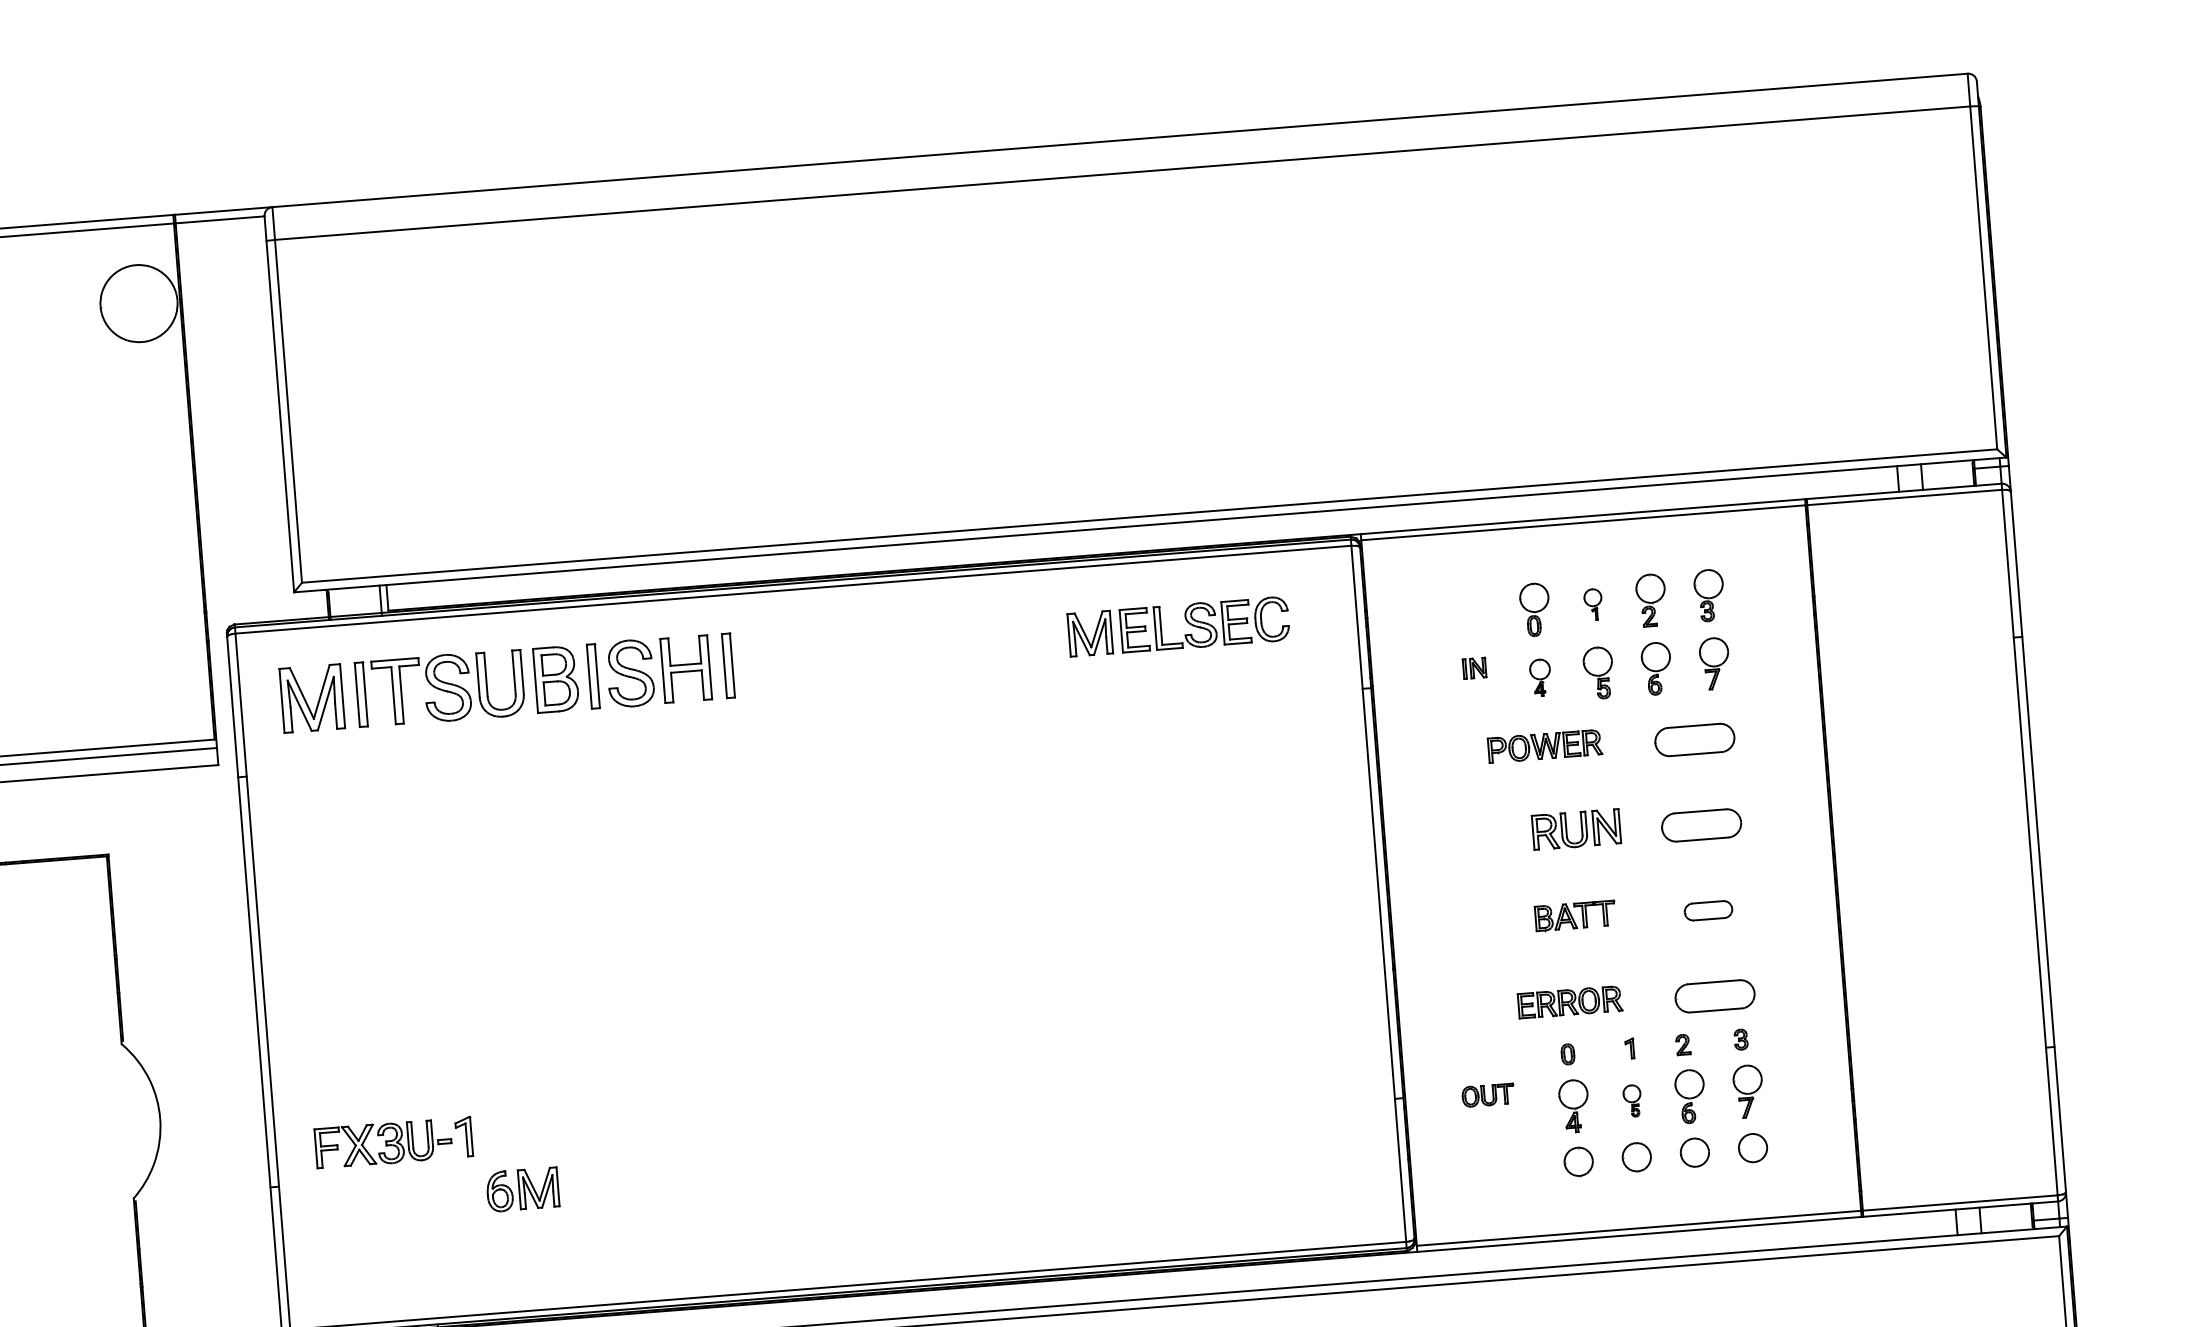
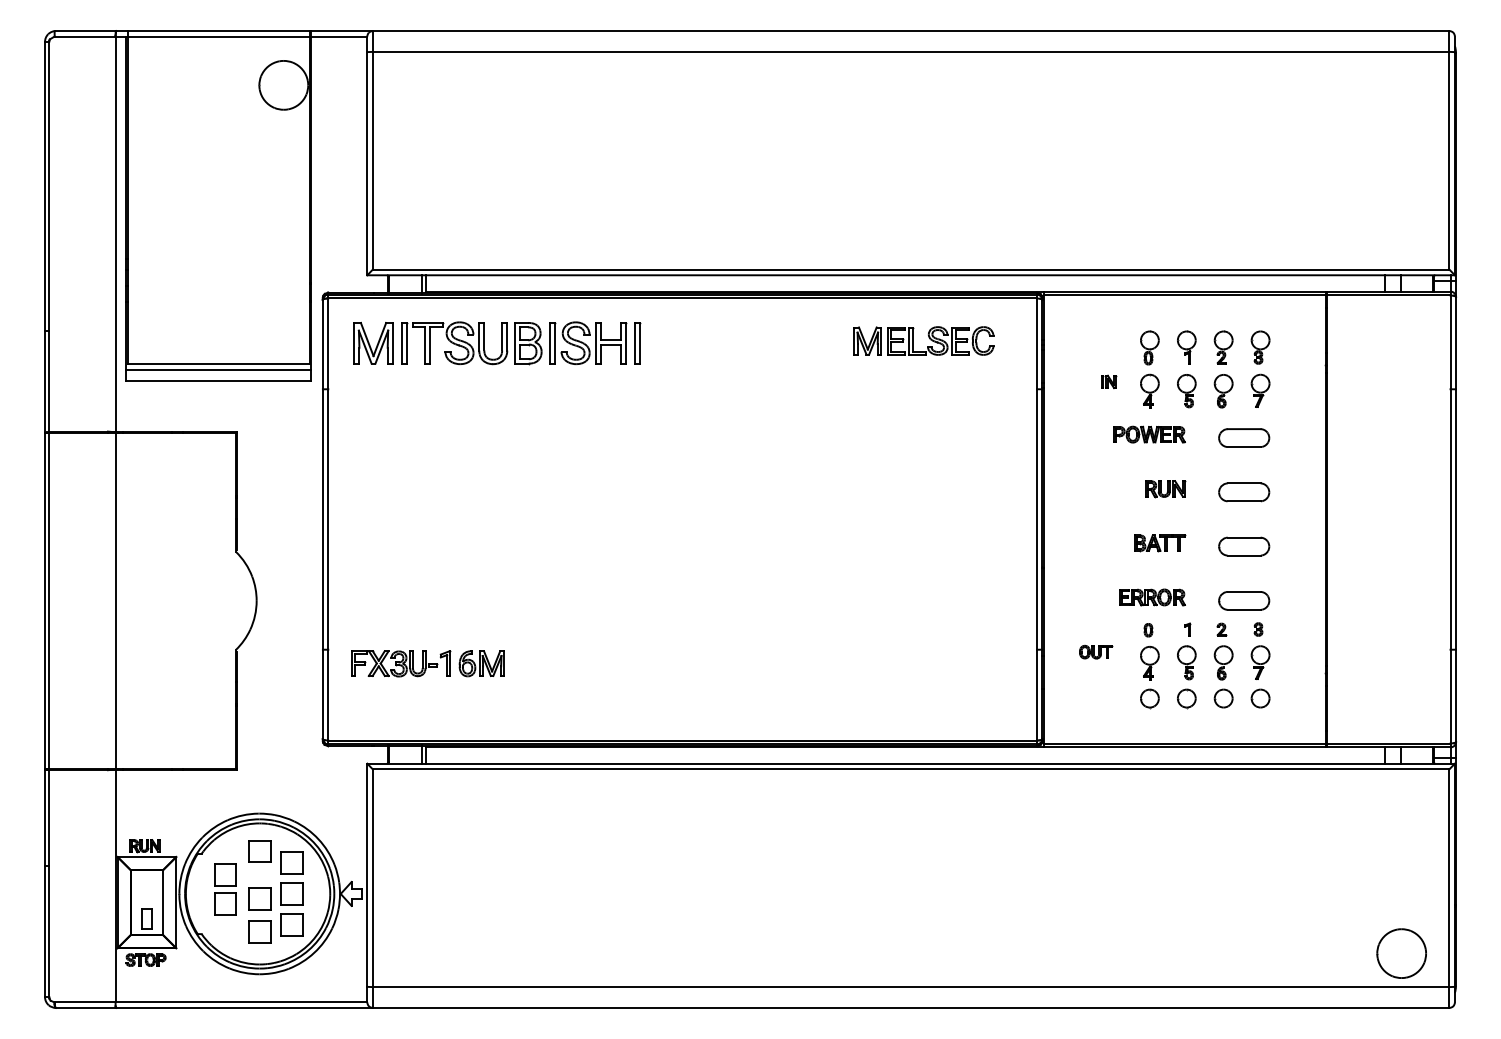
part: (1592, 604) -> (1186, 347), size x1.67
part: (1539, 676) -> (1149, 390), size x1.43
part: (1577, 830) -> (1165, 489), size x0.71
part: (1708, 910) -> (1244, 546), size x1.67
part: (1631, 1100) -> (1186, 662), size x1.67
part: (394, 1142) -> (401, 663), moved

